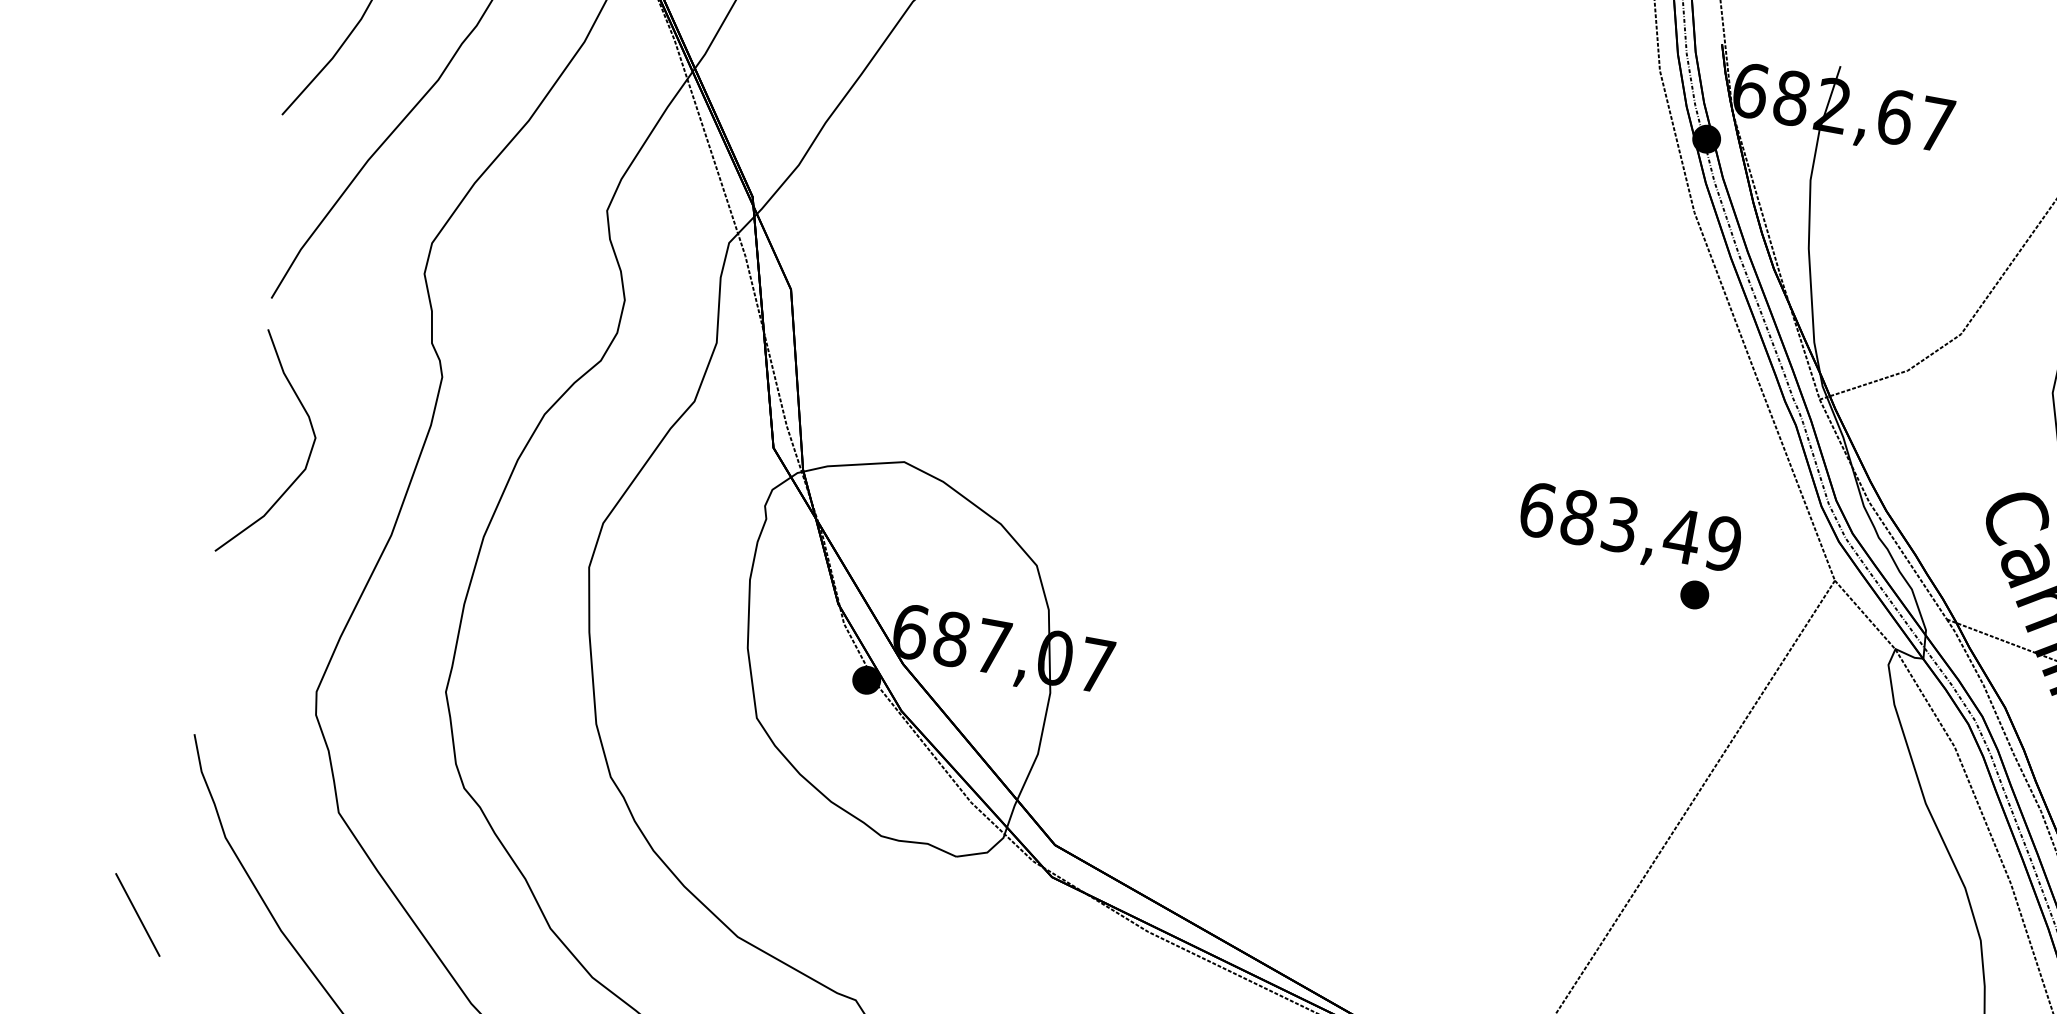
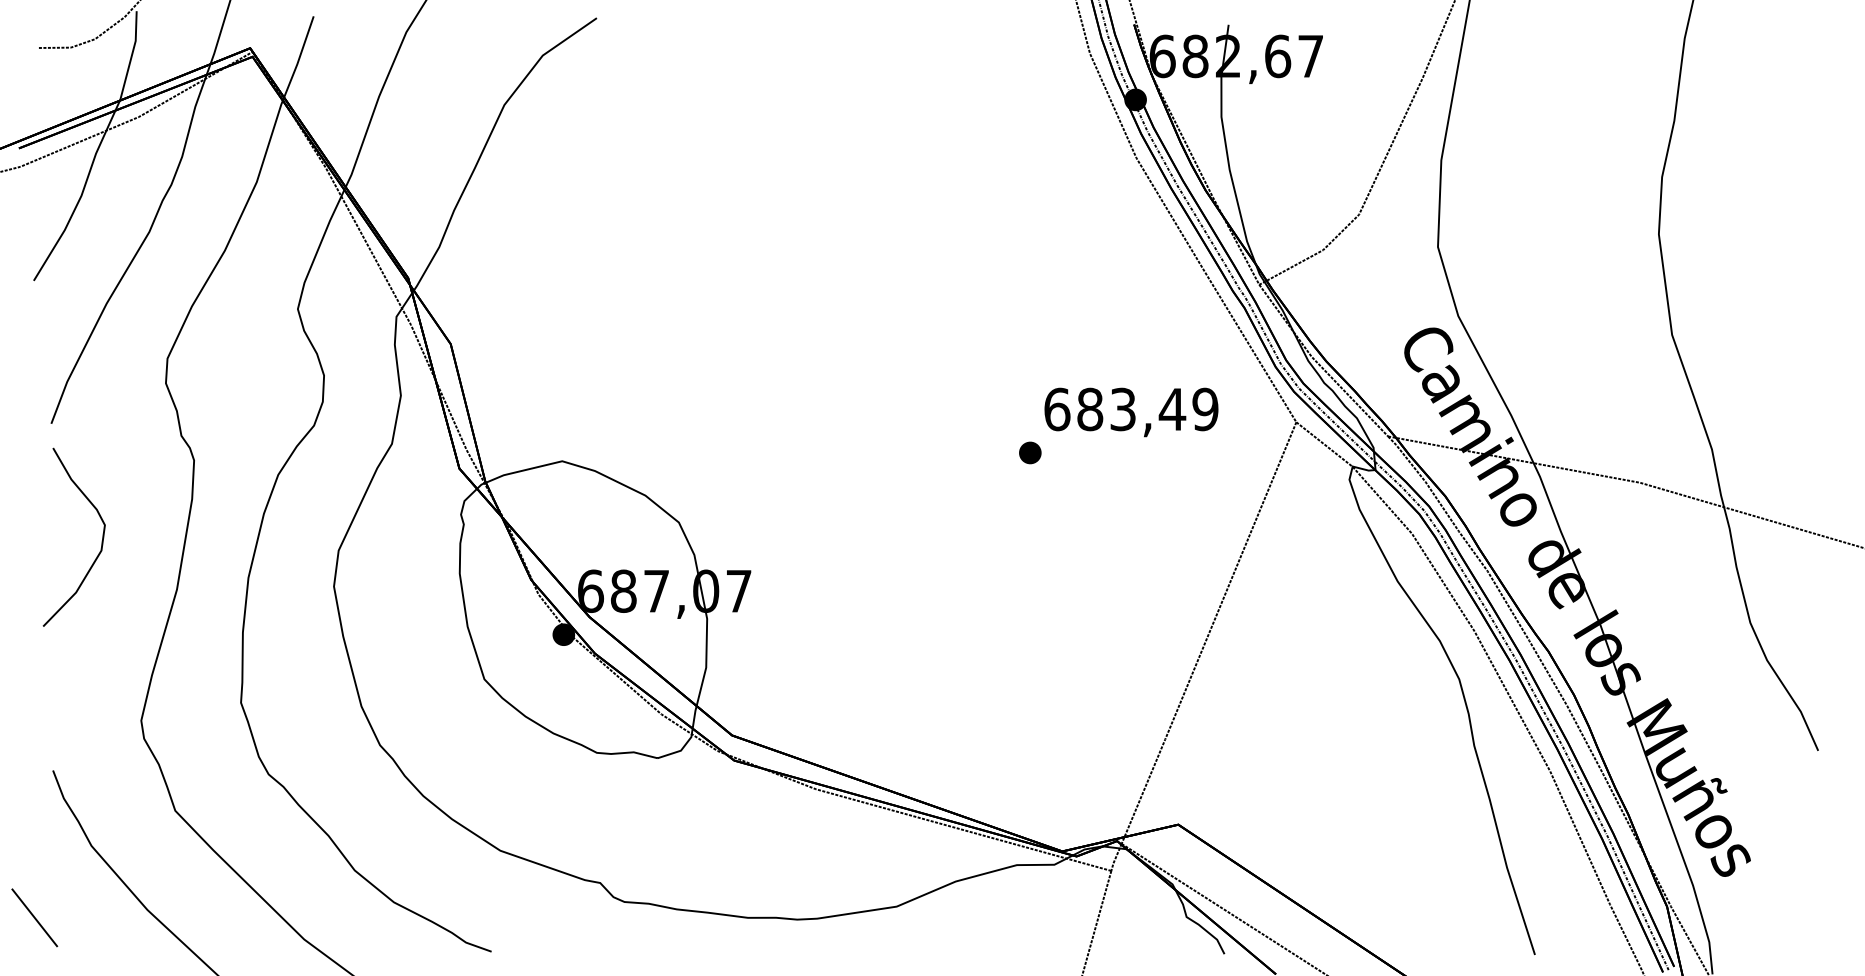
part: (1695, 594) -> (1030, 452), moved

